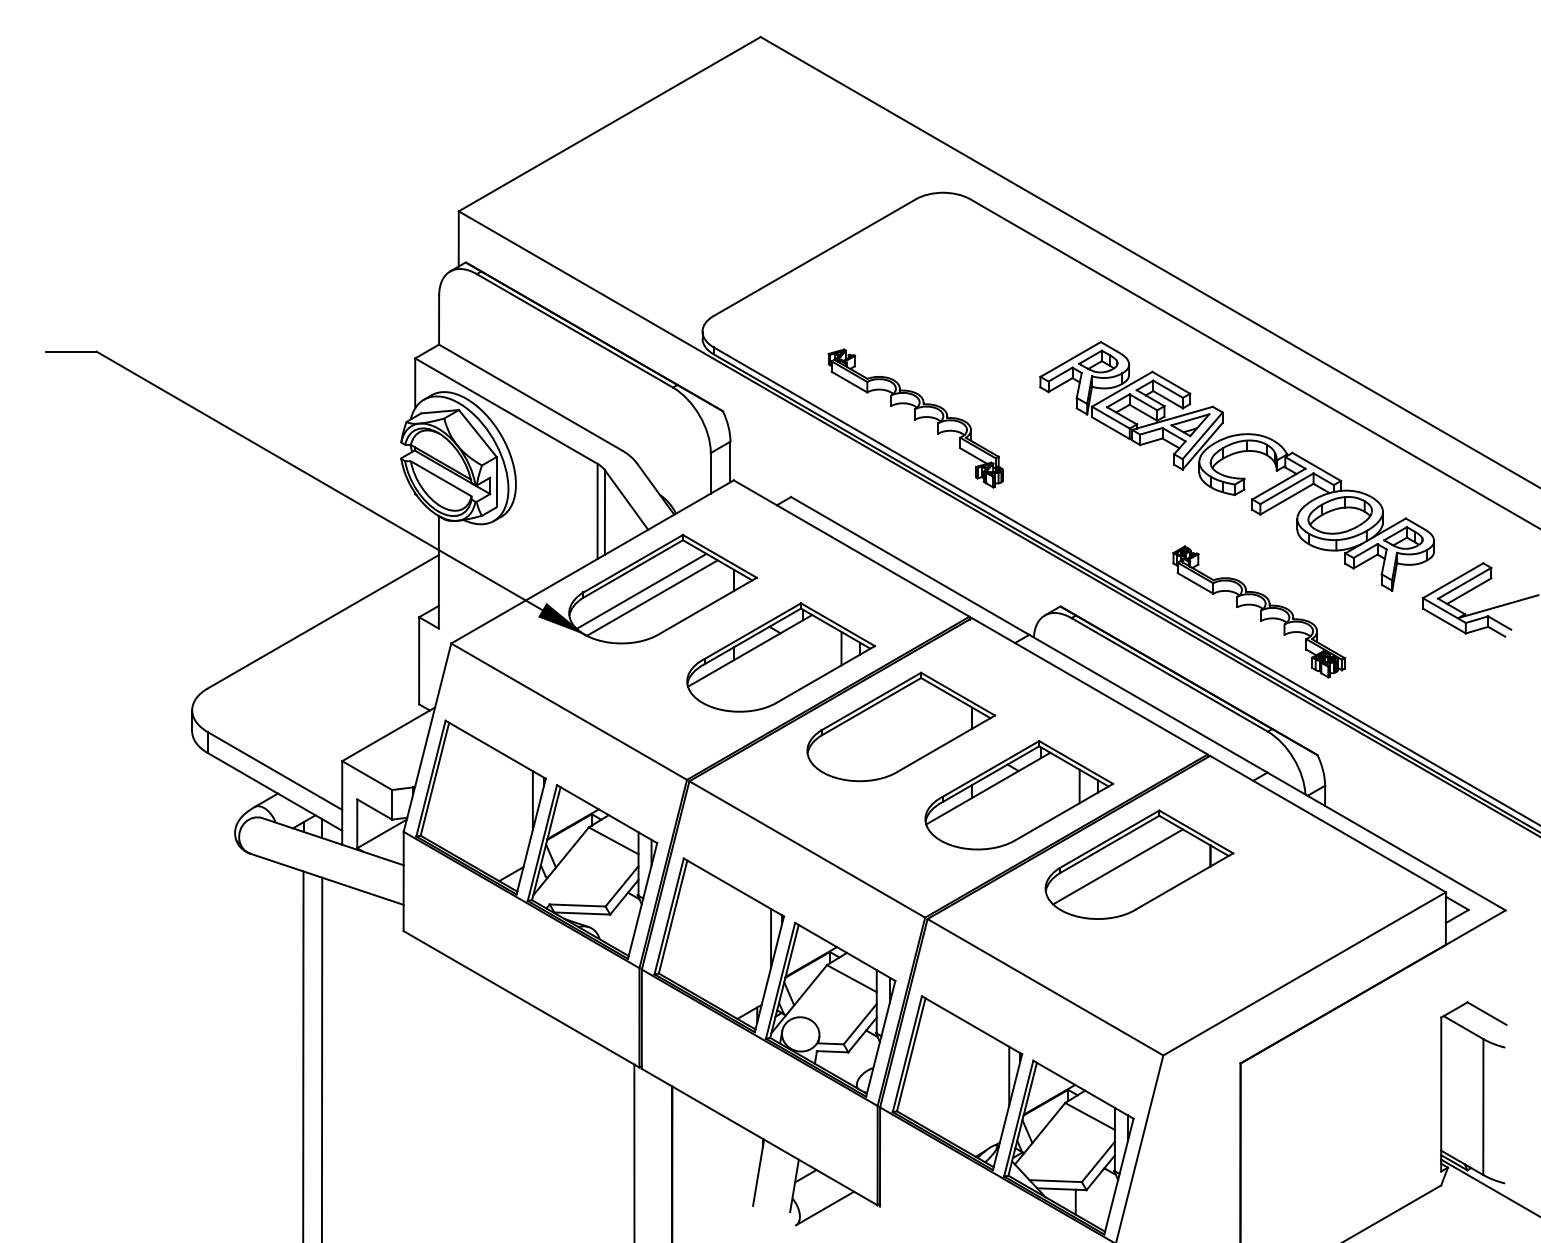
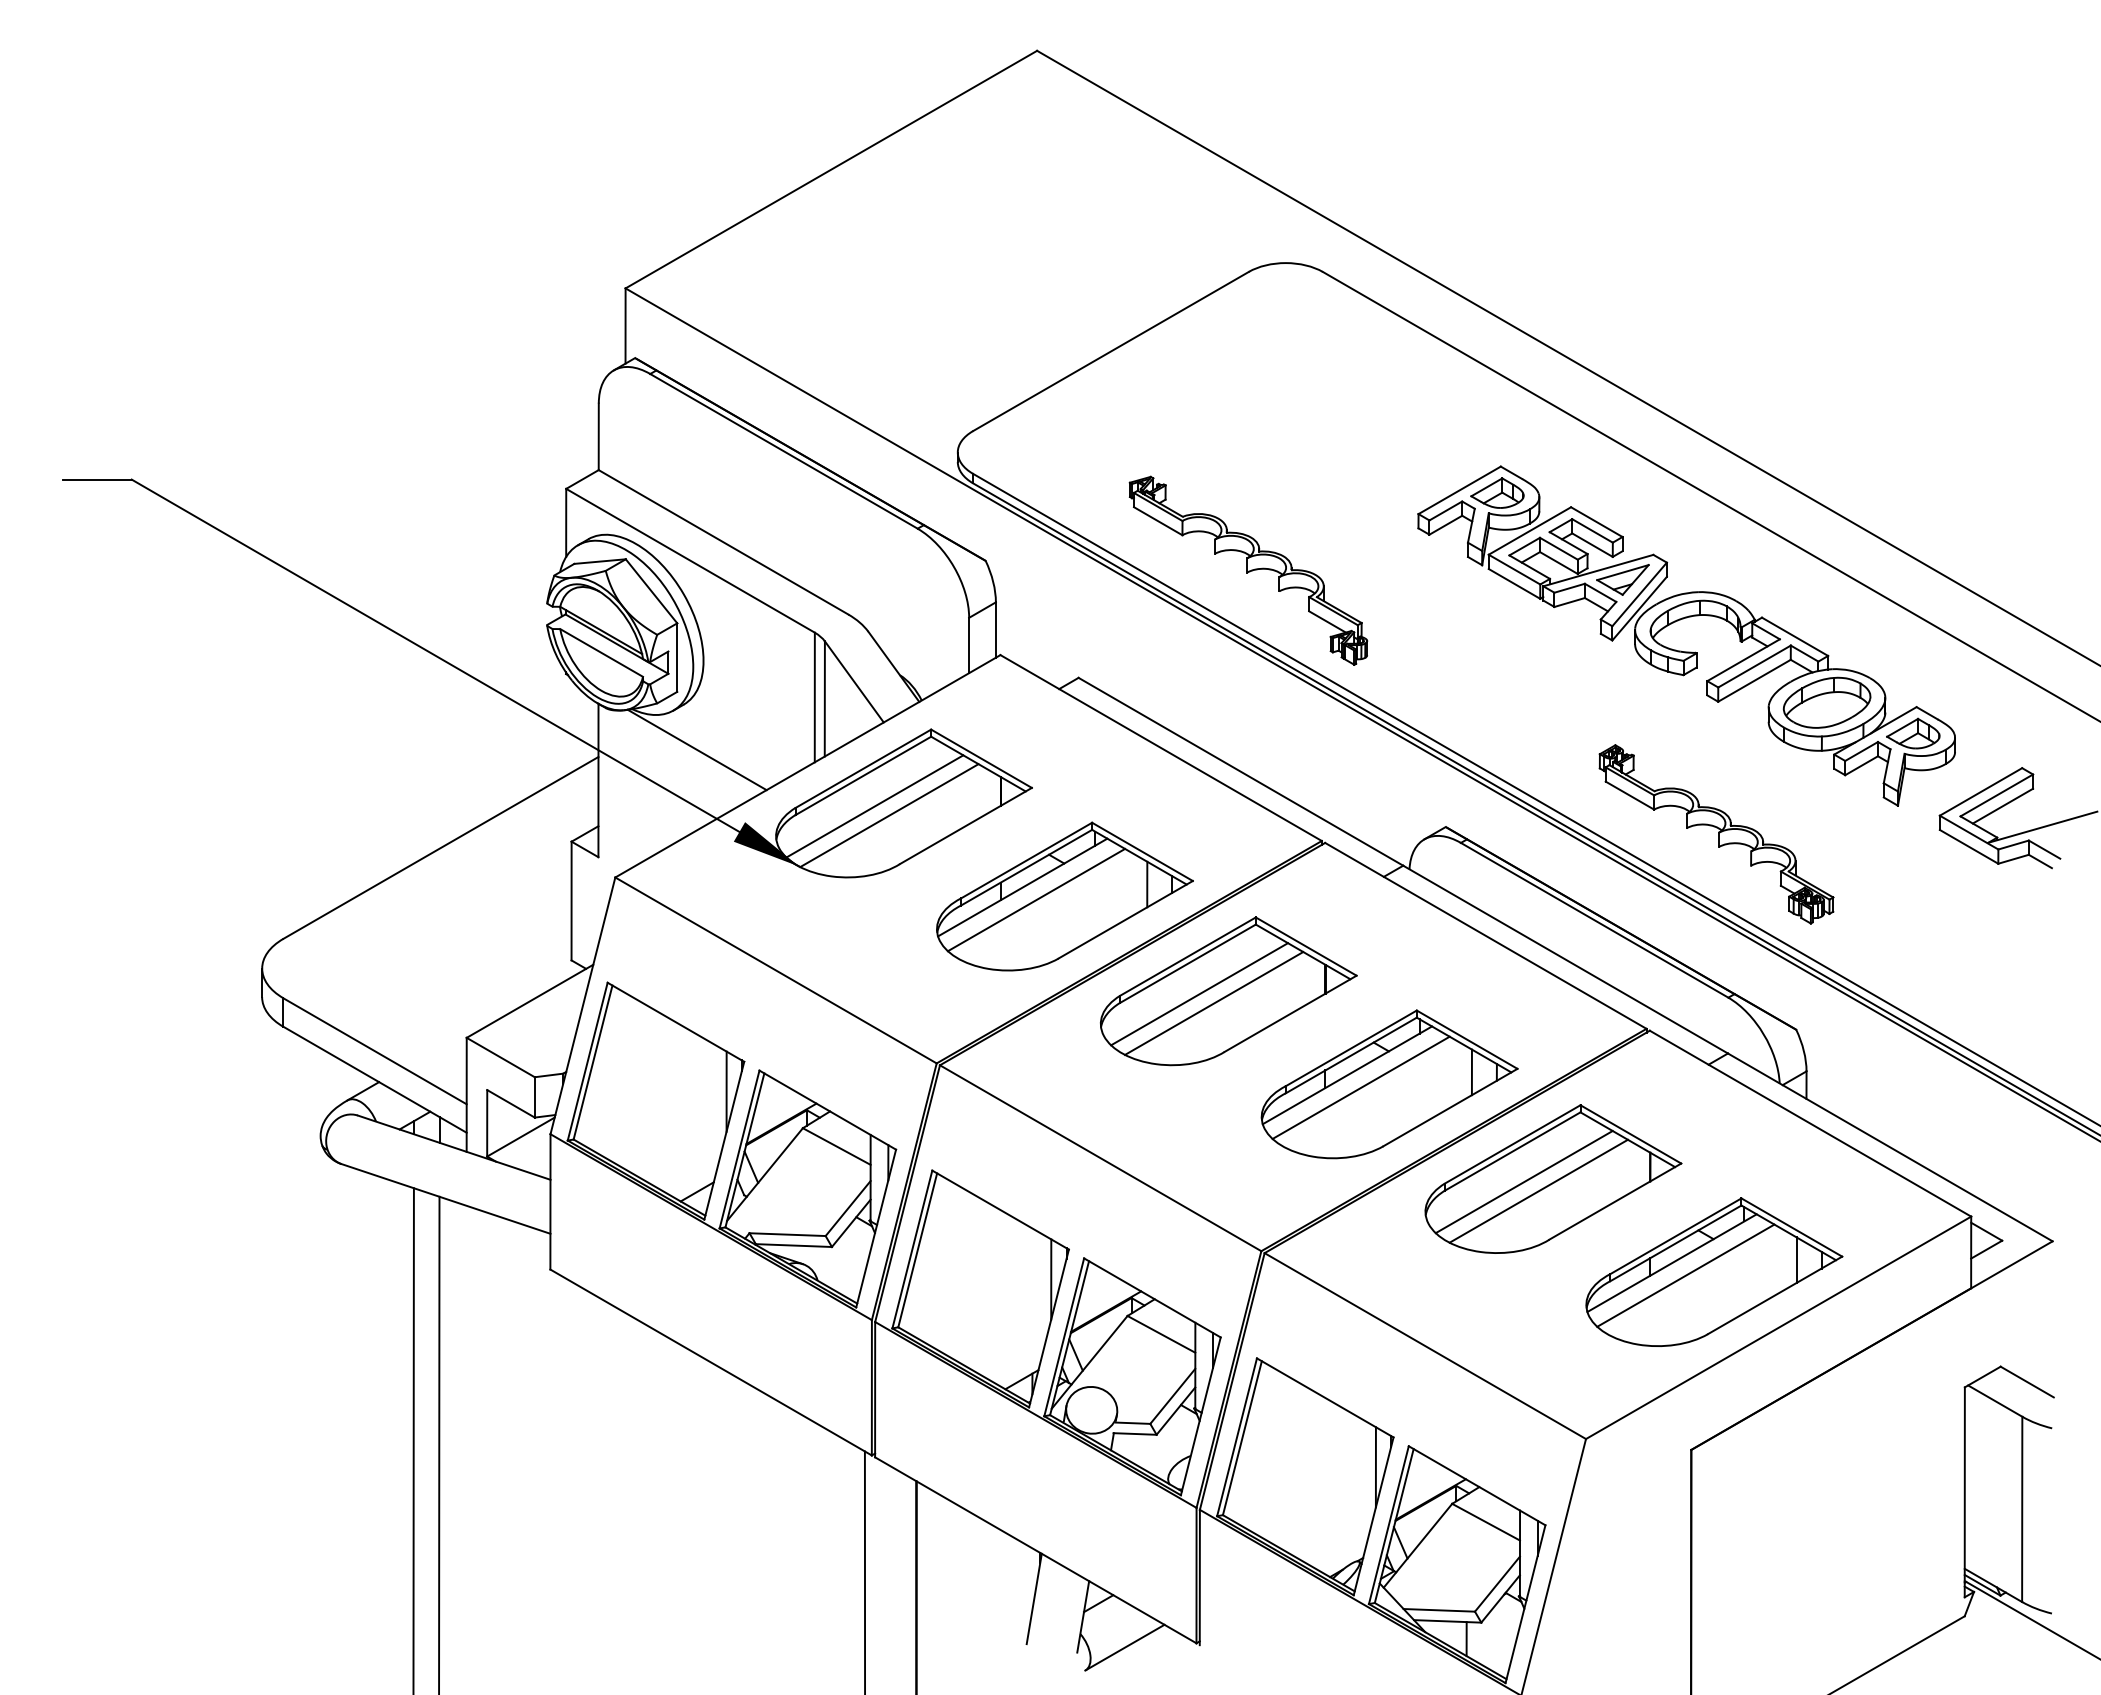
line: (510, 549) -> (696, 749), added
line: (760, 659) -> (1036, 899), added
line: (879, 729) -> (1199, 994), added
line: (890, 735) -> (1213, 1003), added
line: (997, 797) -> (1360, 1087), added
line: (1128, 873) -> (1538, 1190), added
part: (1257, 932) -> (1714, 1271), added

